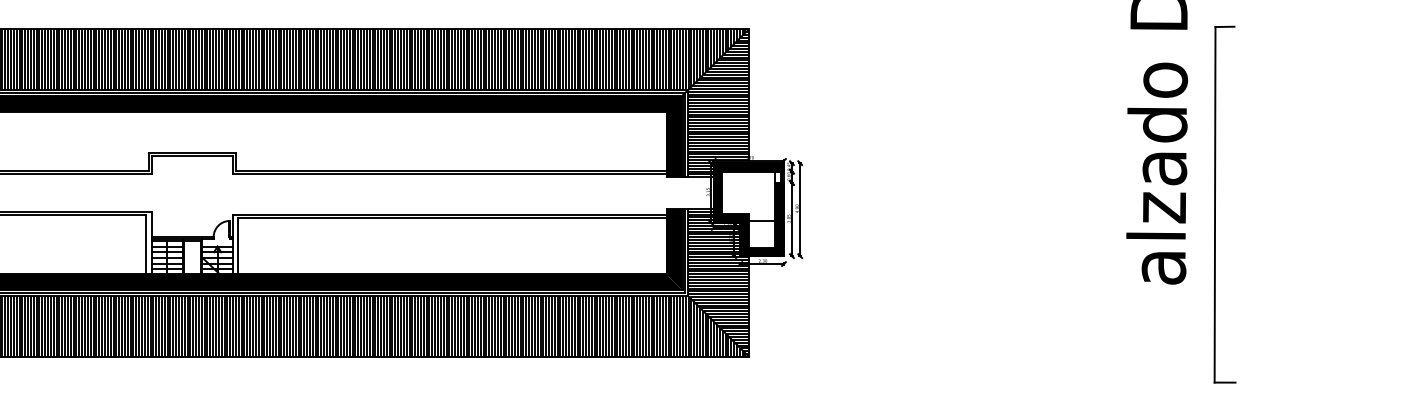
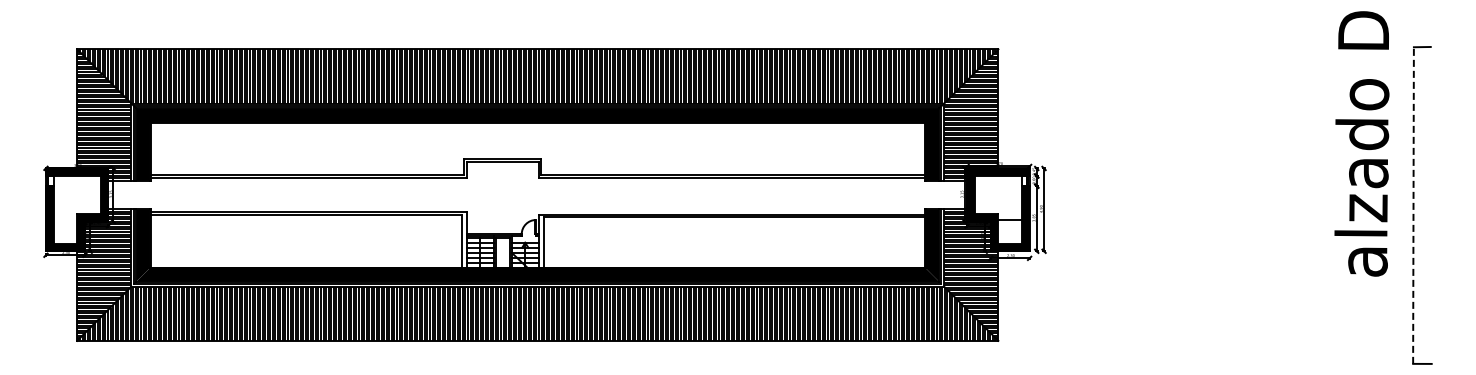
line: (1215, 204) -> (1413, 205), solid -> dashed

